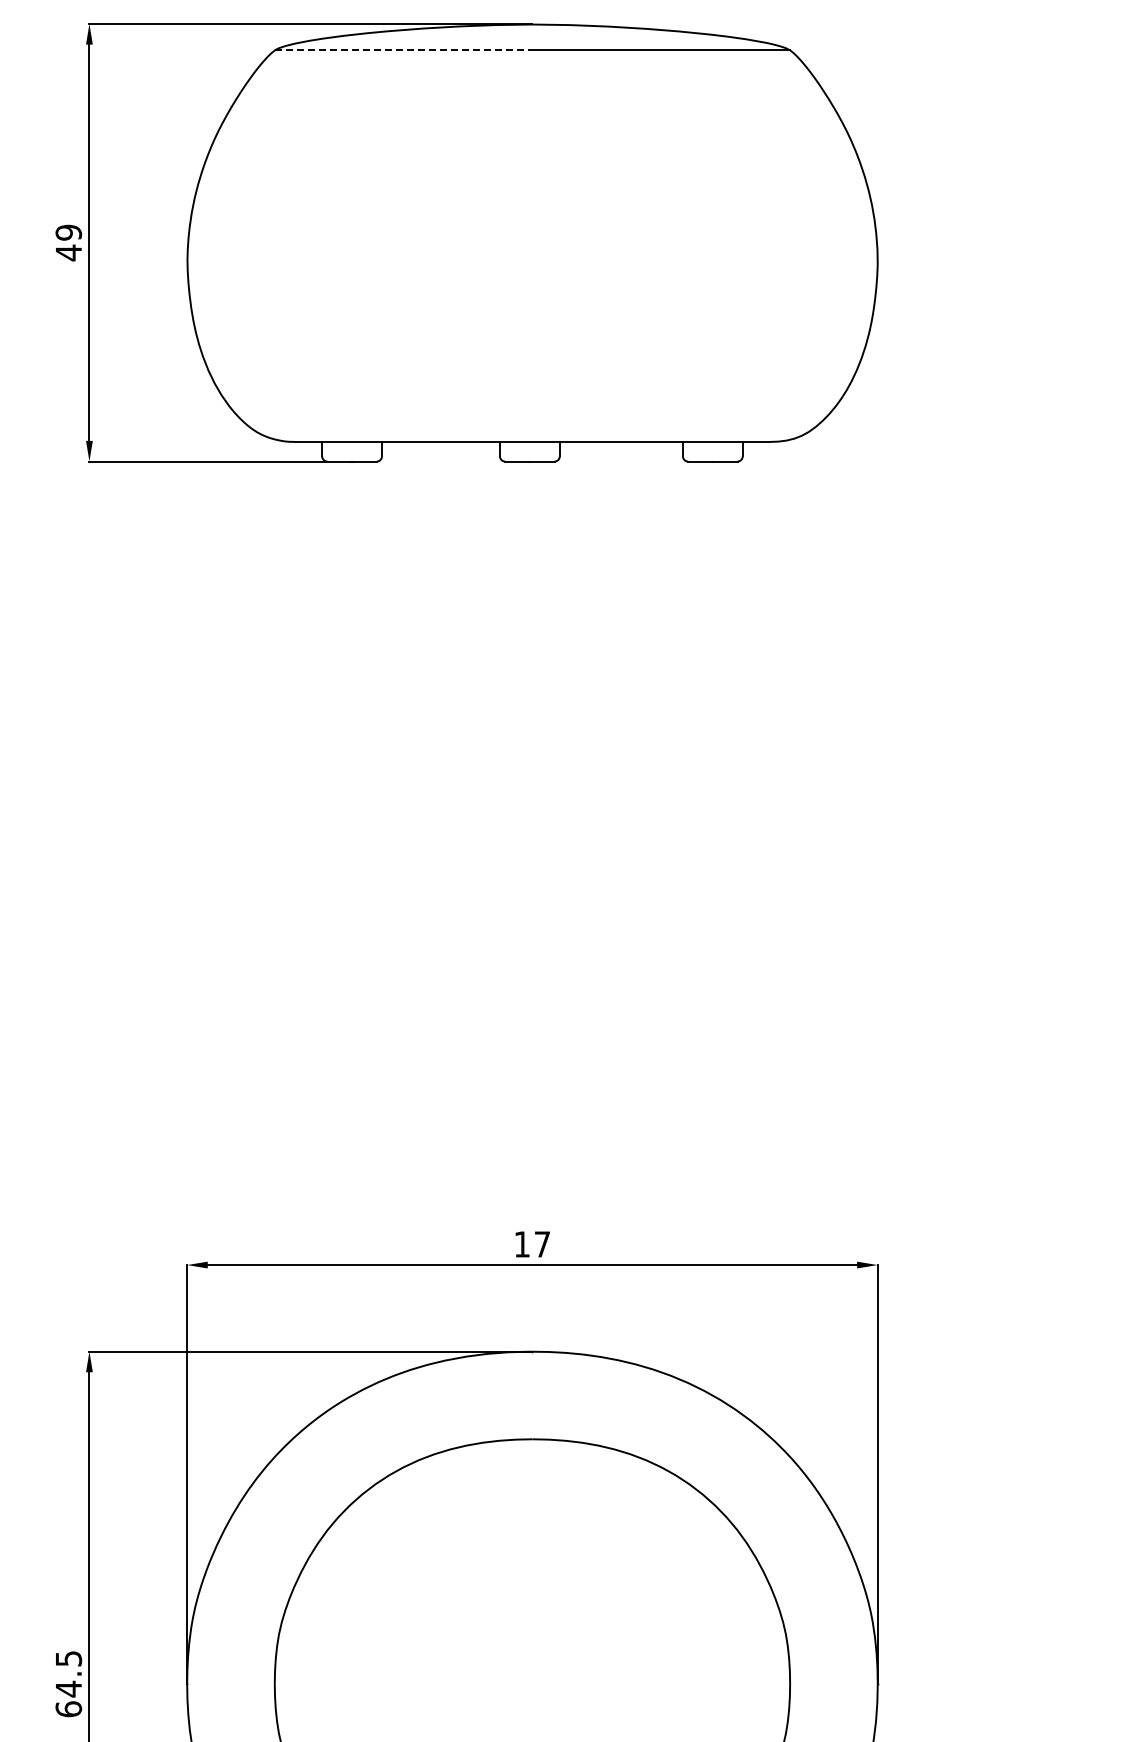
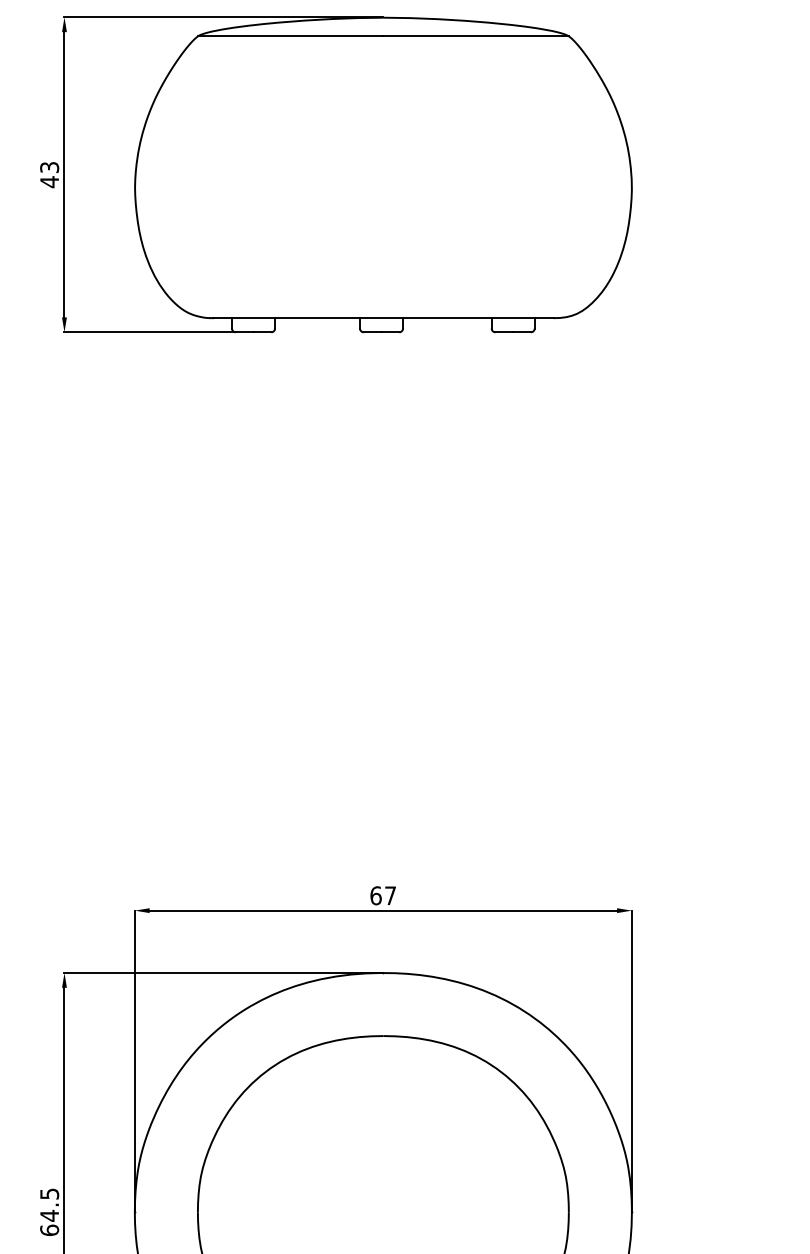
line: (403, 50) -> (290, 36), dashed -> solid
text: (68, 232) -> (49, 167), 49 -> 43
text: (522, 1244) -> (376, 895), 17 -> 67

